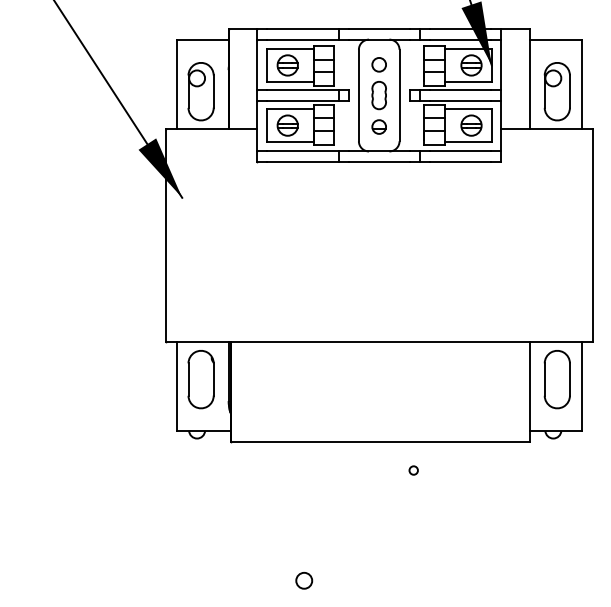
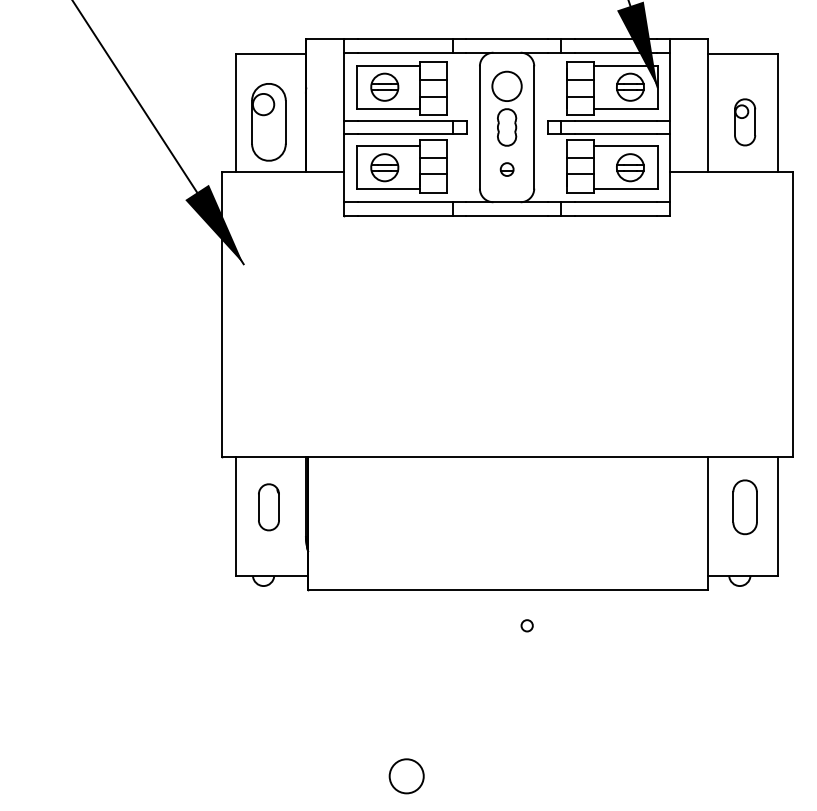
circle: (378, 64) -> (506, 86), size x1.6
part: (556, 91) -> (744, 122), size x0.6
part: (379, 126) -> (507, 169), size x0.7
part: (200, 379) -> (268, 507), size x0.6
part: (556, 379) -> (744, 507), size x0.7
circle: (413, 470) -> (526, 625), moved
circle: (304, 580) -> (406, 775), size x1.6

